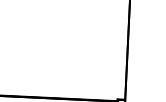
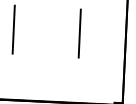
line: (22, 29) -> (14, 29), added
line: (84, 33) -> (79, 33), added

